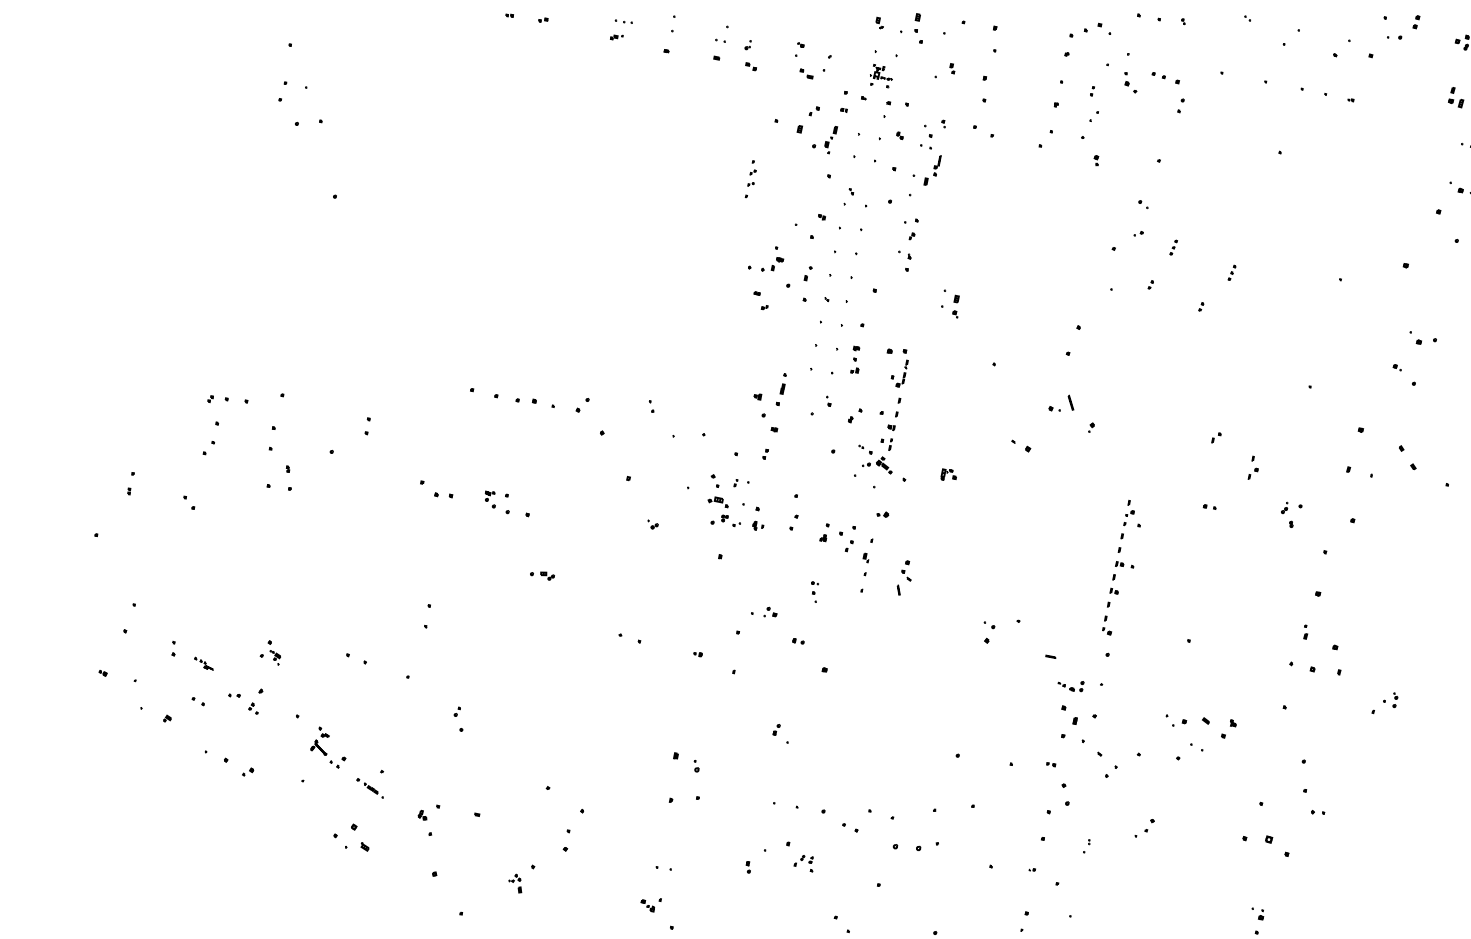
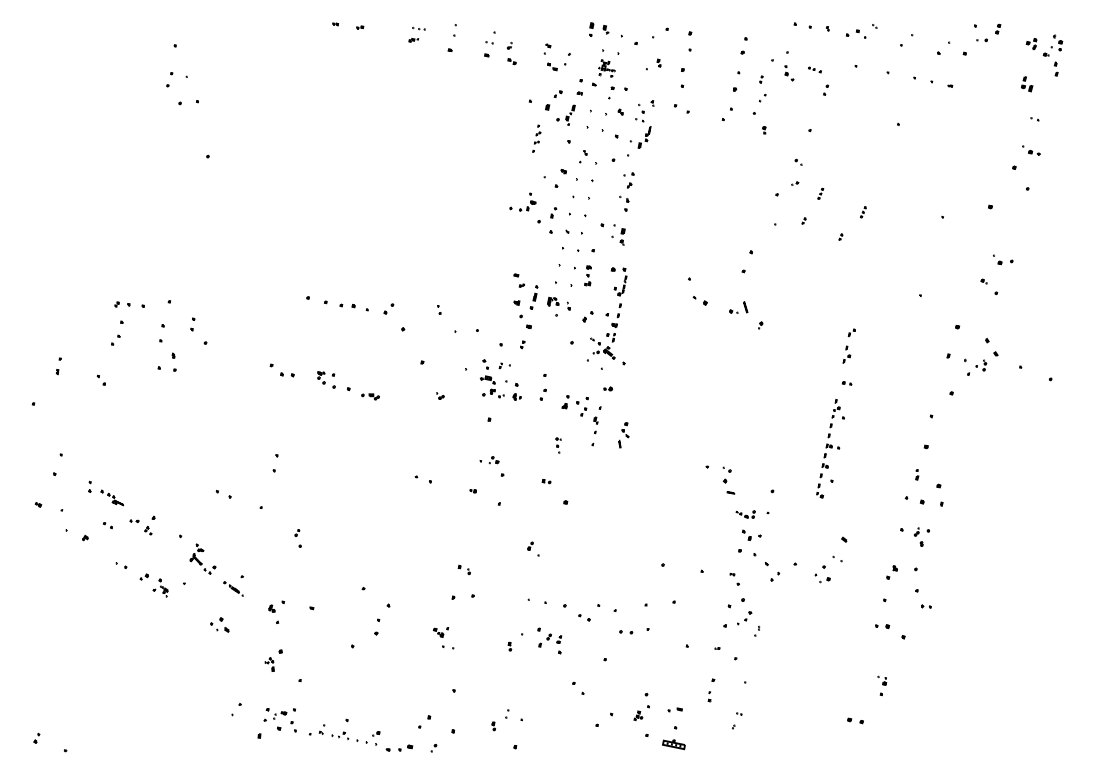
part: (917, 22) -> (591, 29), moved
part: (1098, 28) -> (856, 33), moved
part: (1165, 77) -> (814, 69), size x0.62
part: (750, 178) -> (536, 138), moved
part: (760, 300) -> (518, 280), moved
part: (950, 303) -> (618, 234), moved
part: (367, 426) -> (192, 324), moved
part: (1020, 445) -> (699, 300), moved
part: (1252, 467) -> (846, 354), moved
part: (948, 474) -> (553, 301), moved
part: (1291, 514) -> (921, 536), moved
part: (1121, 567) -> (830, 448), moved
part: (542, 575) -> (370, 396), moved
part: (764, 612) -> (489, 460), moved
part: (988, 631) -> (726, 474), moved
part: (270, 652) -> (160, 587), moved
part: (203, 663) -> (111, 497), size x1.67
part: (1385, 702) -> (977, 367), moved
part: (1078, 713) -> (751, 534), size x0.71
part: (1176, 720) -> (822, 578), moved
part: (1228, 728) -> (891, 572), moved
part: (216, 756) -> (121, 565), size x0.62
part: (684, 761) -> (463, 569), size x0.62
part: (1055, 775) -> (734, 579), size x0.62
part: (1144, 828) -> (744, 618), moved
part: (350, 836) -> (219, 624), size x0.71
part: (1258, 839) -> (882, 626), size x0.62
part: (907, 847) -> (626, 632), size x0.62
part: (803, 862) -> (550, 643), size x1.67
part: (515, 883) -> (269, 664), moved
part: (651, 905) -> (441, 632), moved

